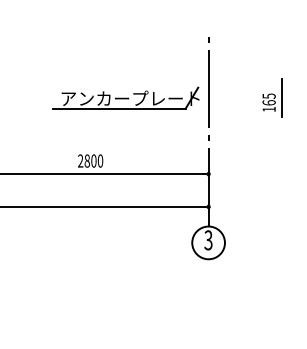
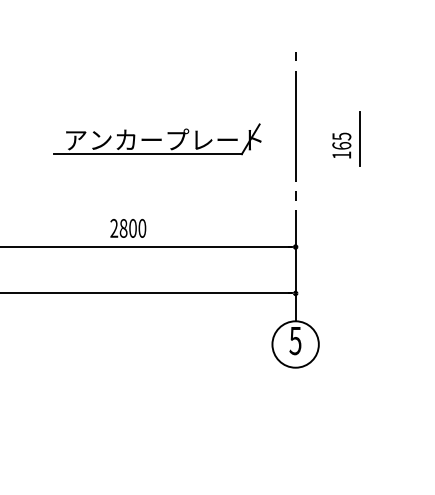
part: (125, 97) -> (156, 138), moved
part: (272, 97) -> (346, 138), moved
text: (208, 239) -> (295, 339), 3 -> 5

